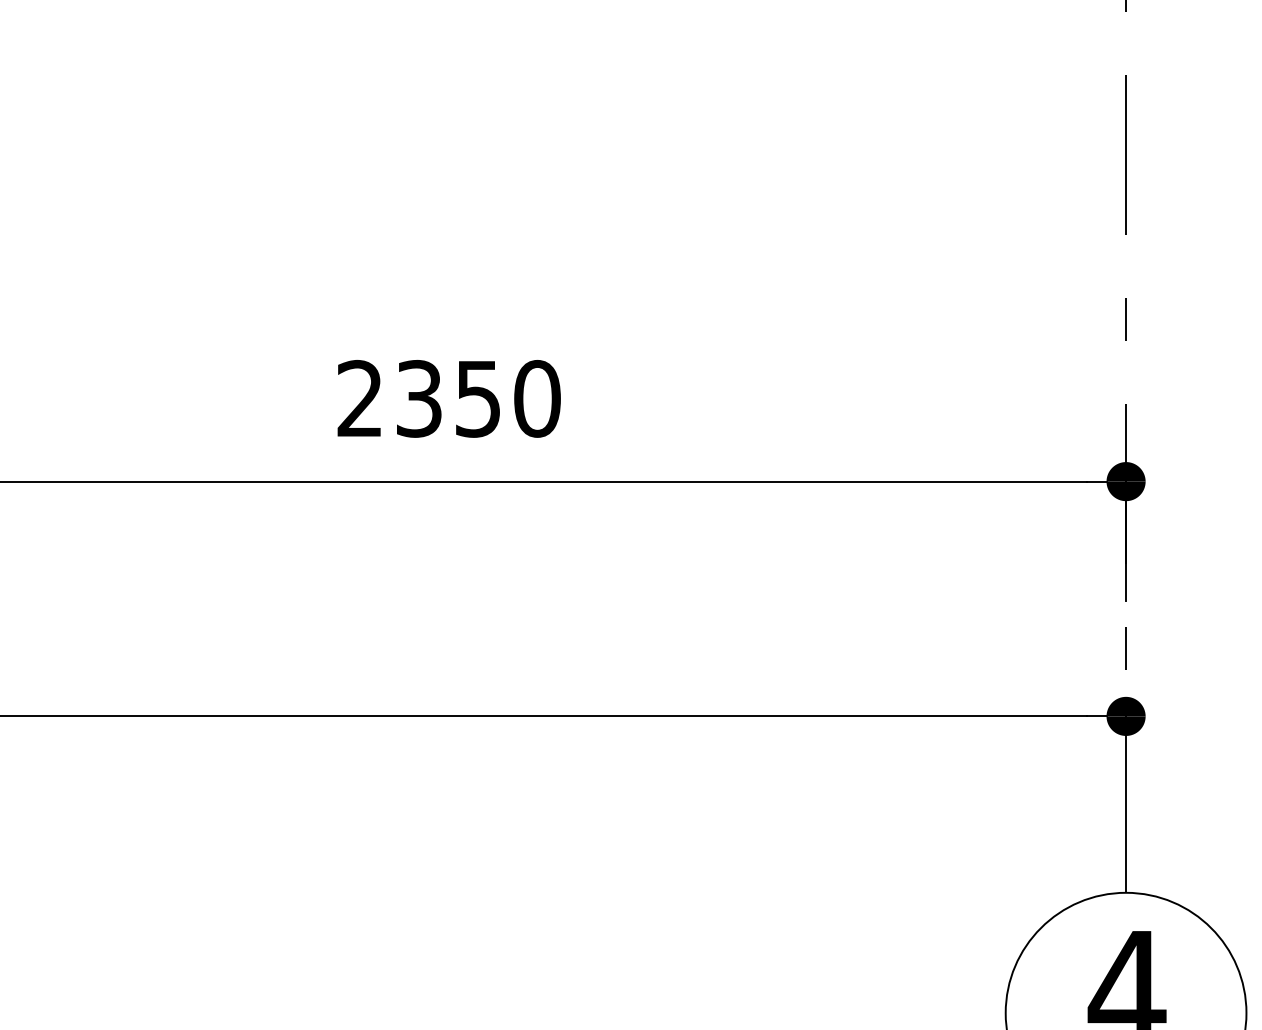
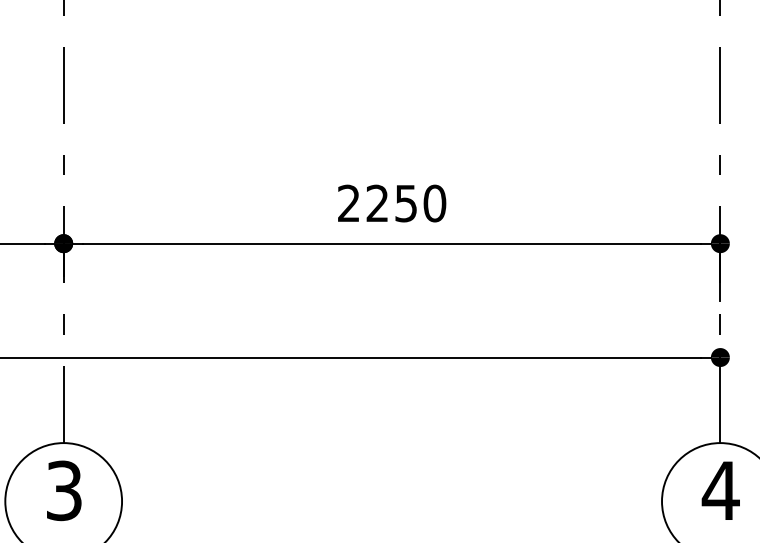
text: (419, 398) -> (377, 203), 2350 -> 2250

